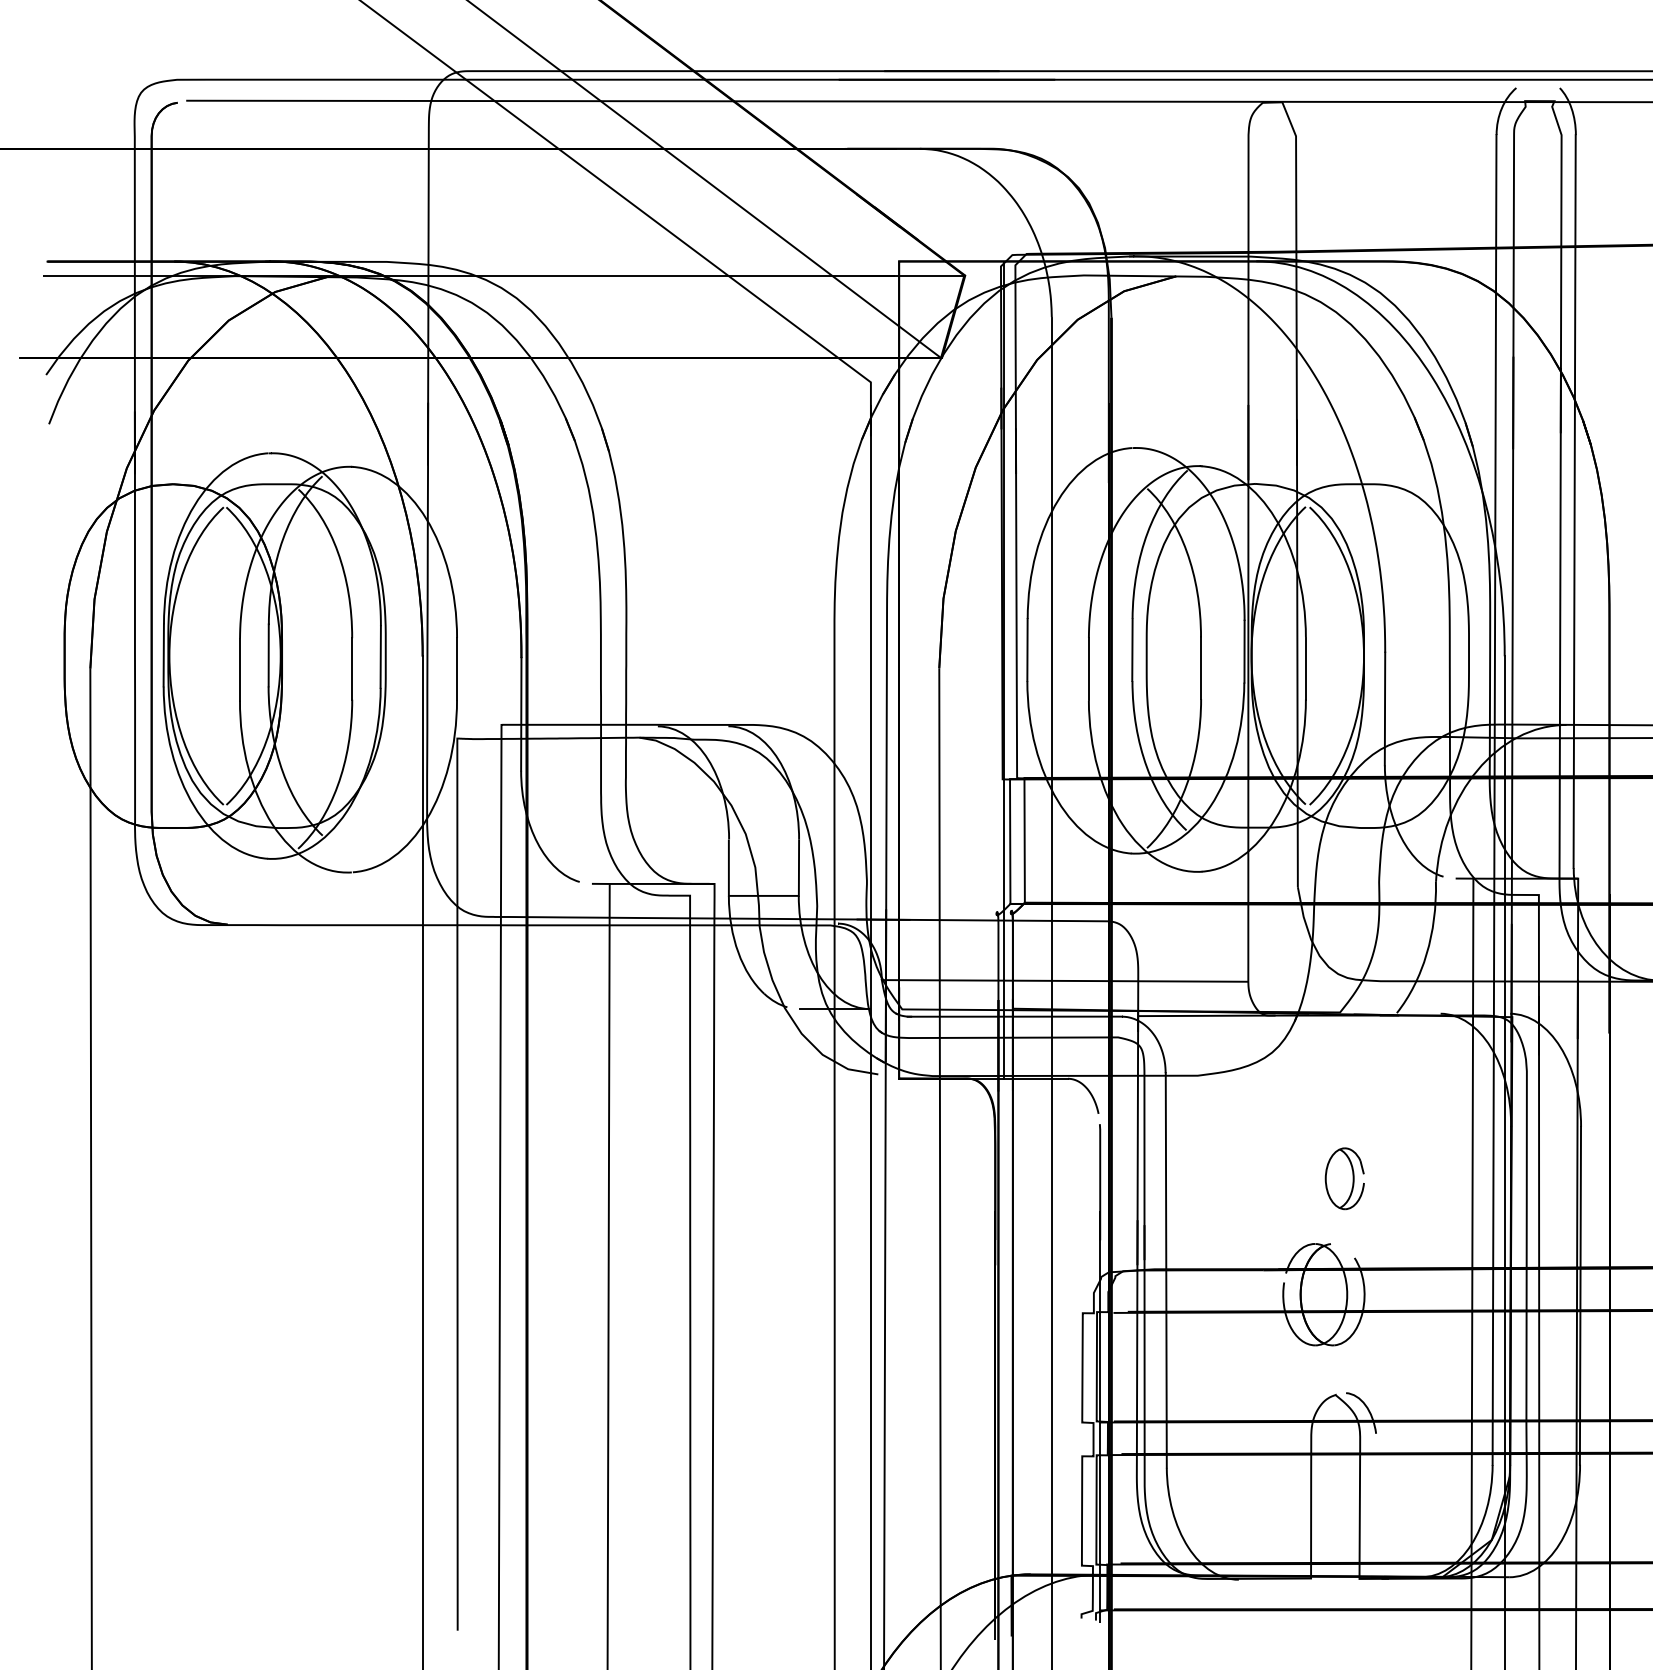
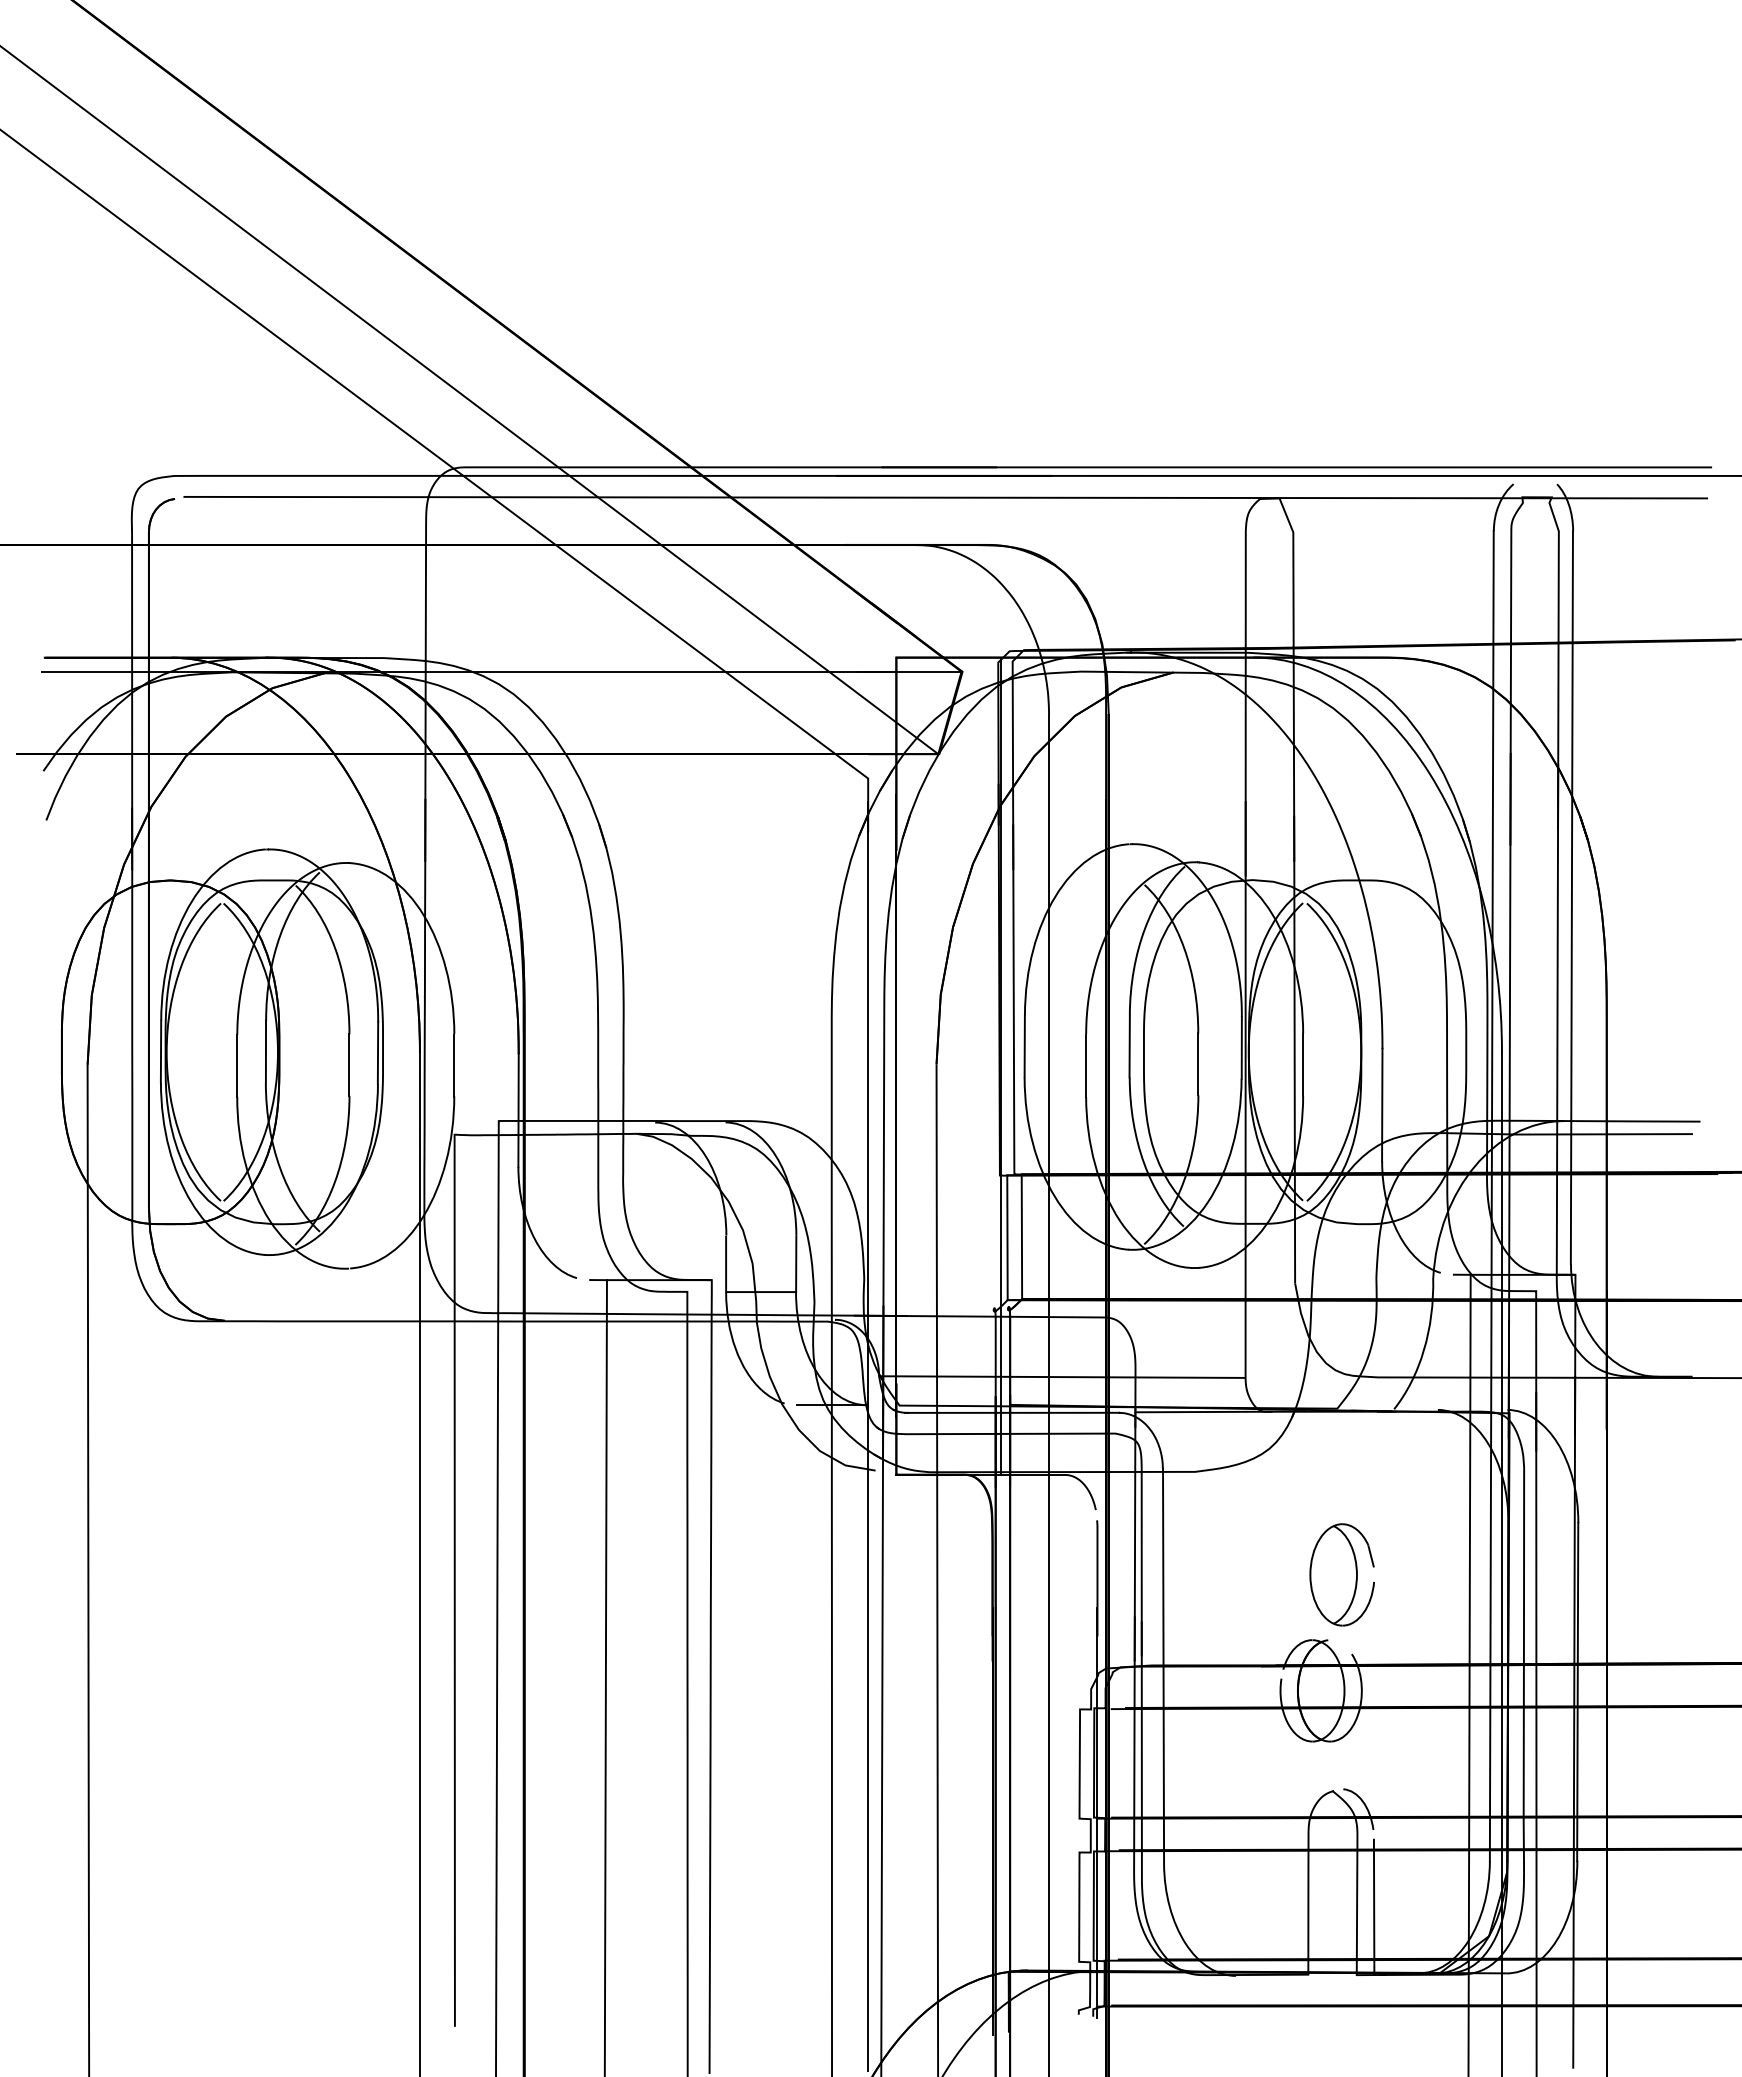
part: (1344, 1178) -> (1341, 1574), size x1.67
line: (1376, 1510) -> (1373, 1906), added

